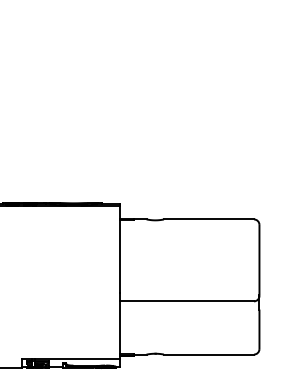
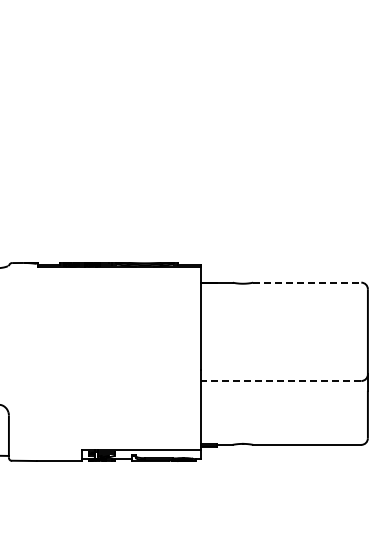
line: (209, 219) -> (307, 282), solid -> dashed
line: (186, 301) -> (280, 381), solid -> dashed

